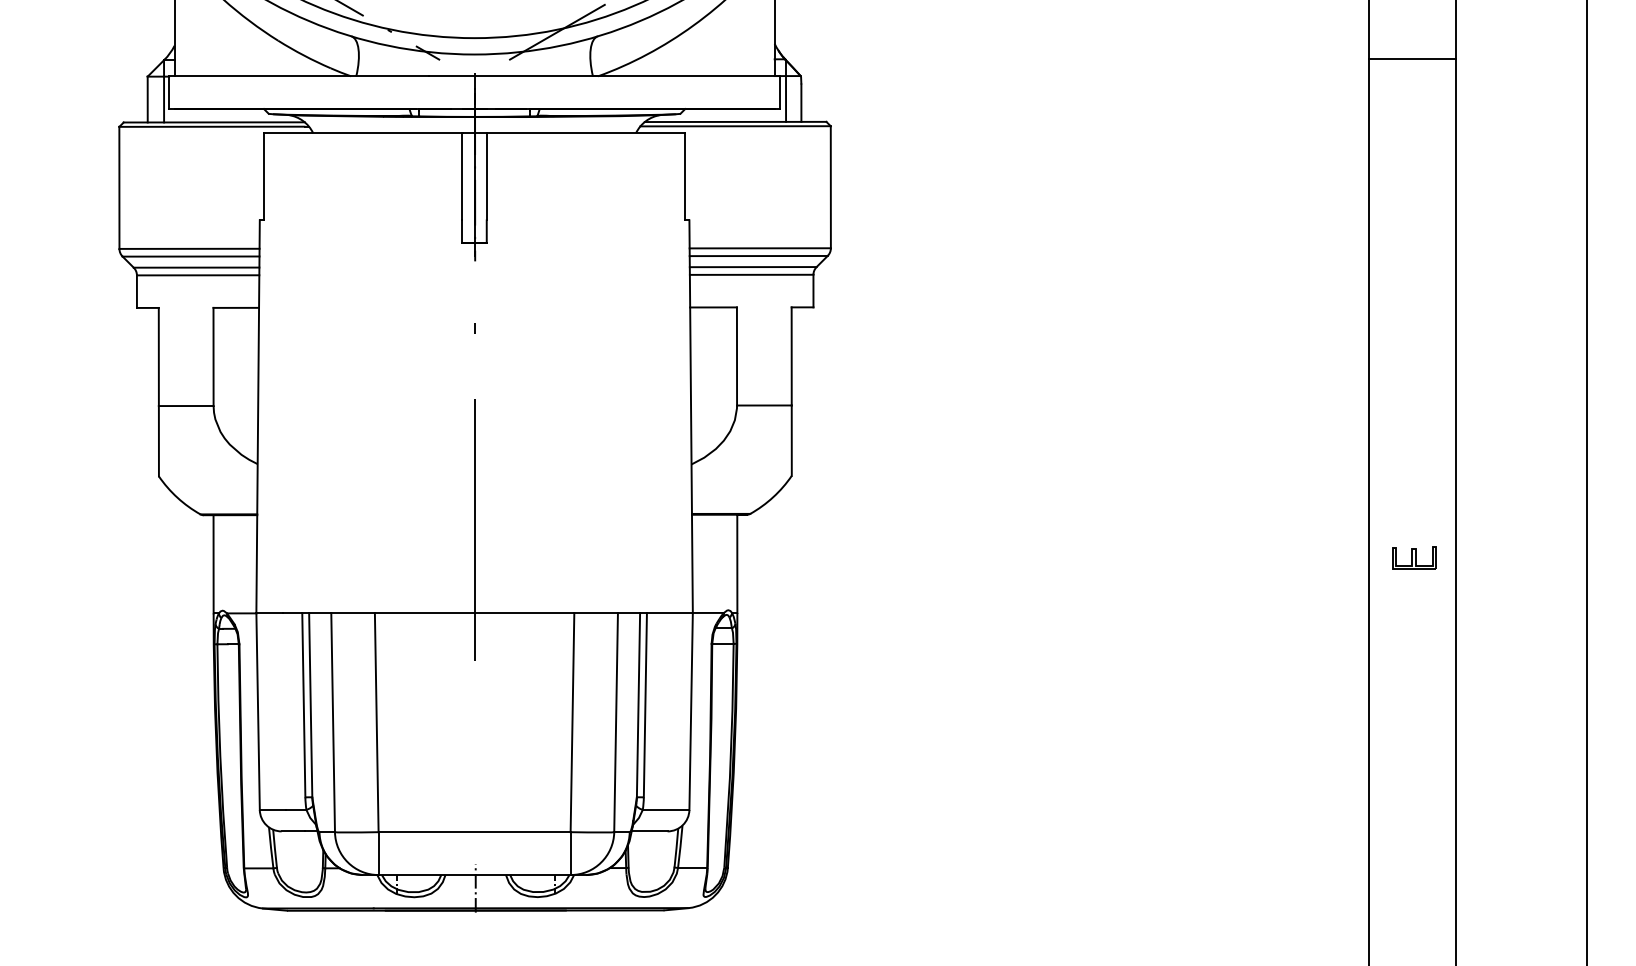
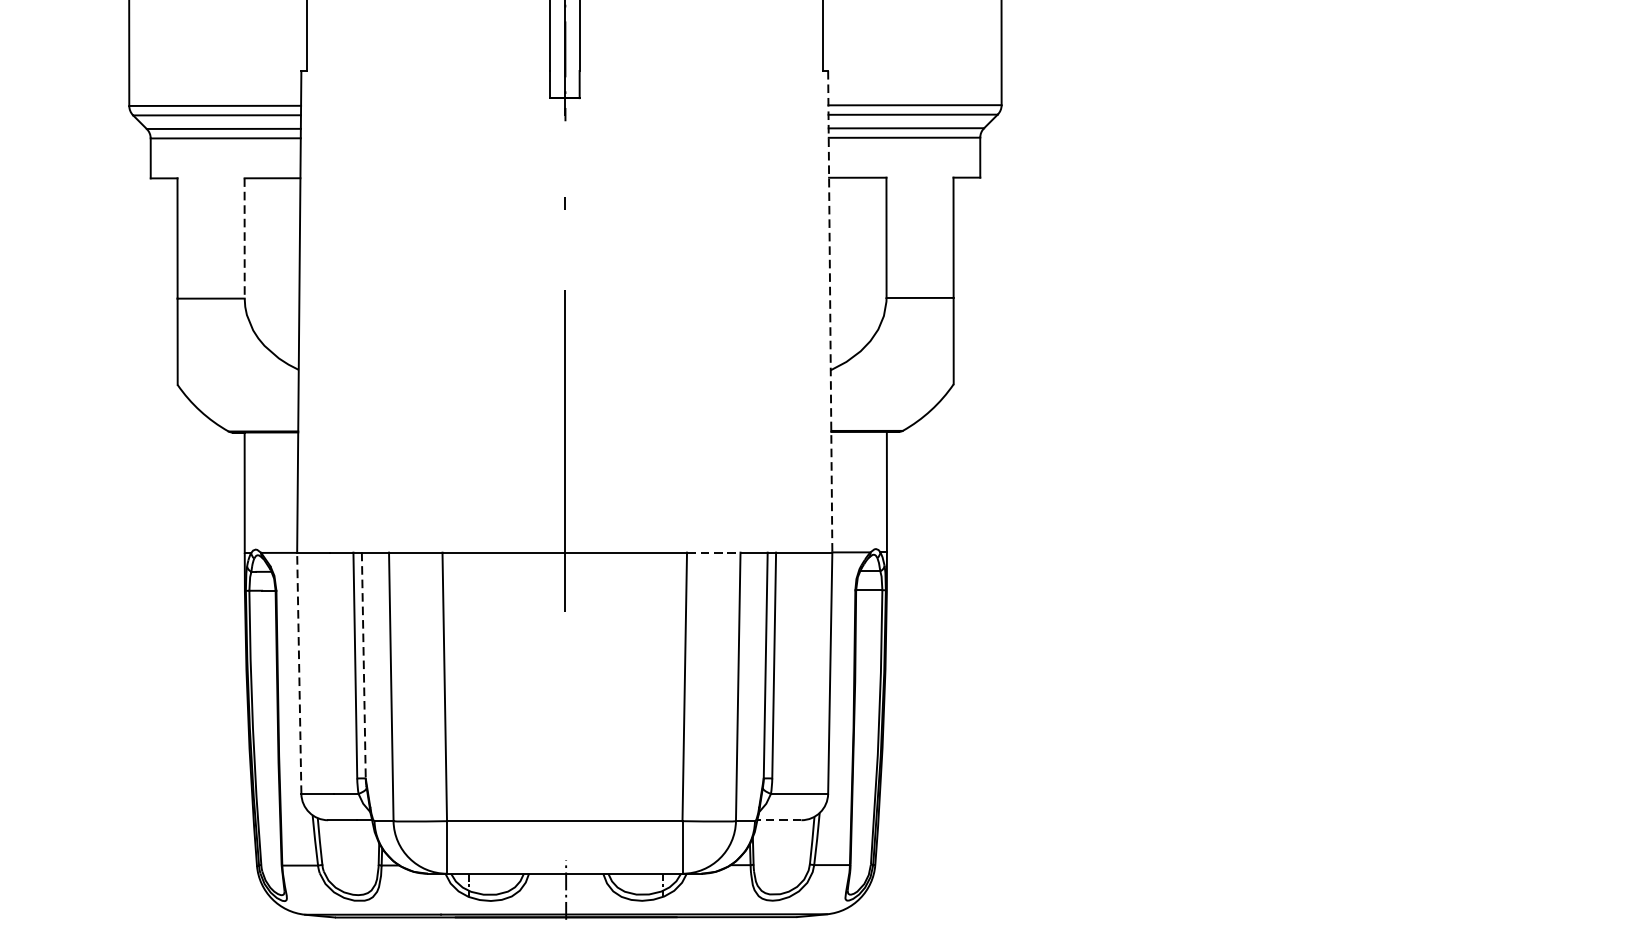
line: (213, 357) -> (244, 239), solid -> dashed
line: (691, 417) -> (830, 312), solid -> dashed
line: (596, 613) -> (714, 553), solid -> dashed
line: (310, 705) -> (363, 665), solid -> dashed
line: (258, 711) -> (299, 673), solid -> dashed
line: (649, 831) -> (779, 820), solid -> dashed

